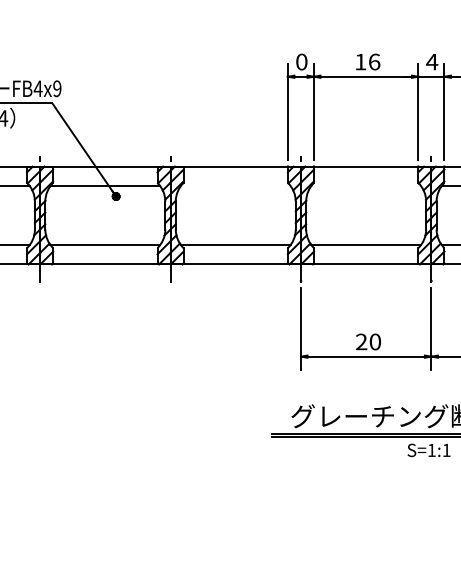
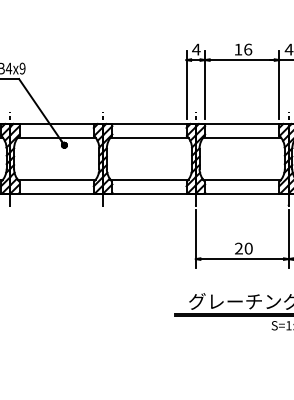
text: (301, 61) -> (196, 49), 0 -> 4
line: (235, 186) -> (149, 138), added
line: (366, 186) -> (242, 138), added

